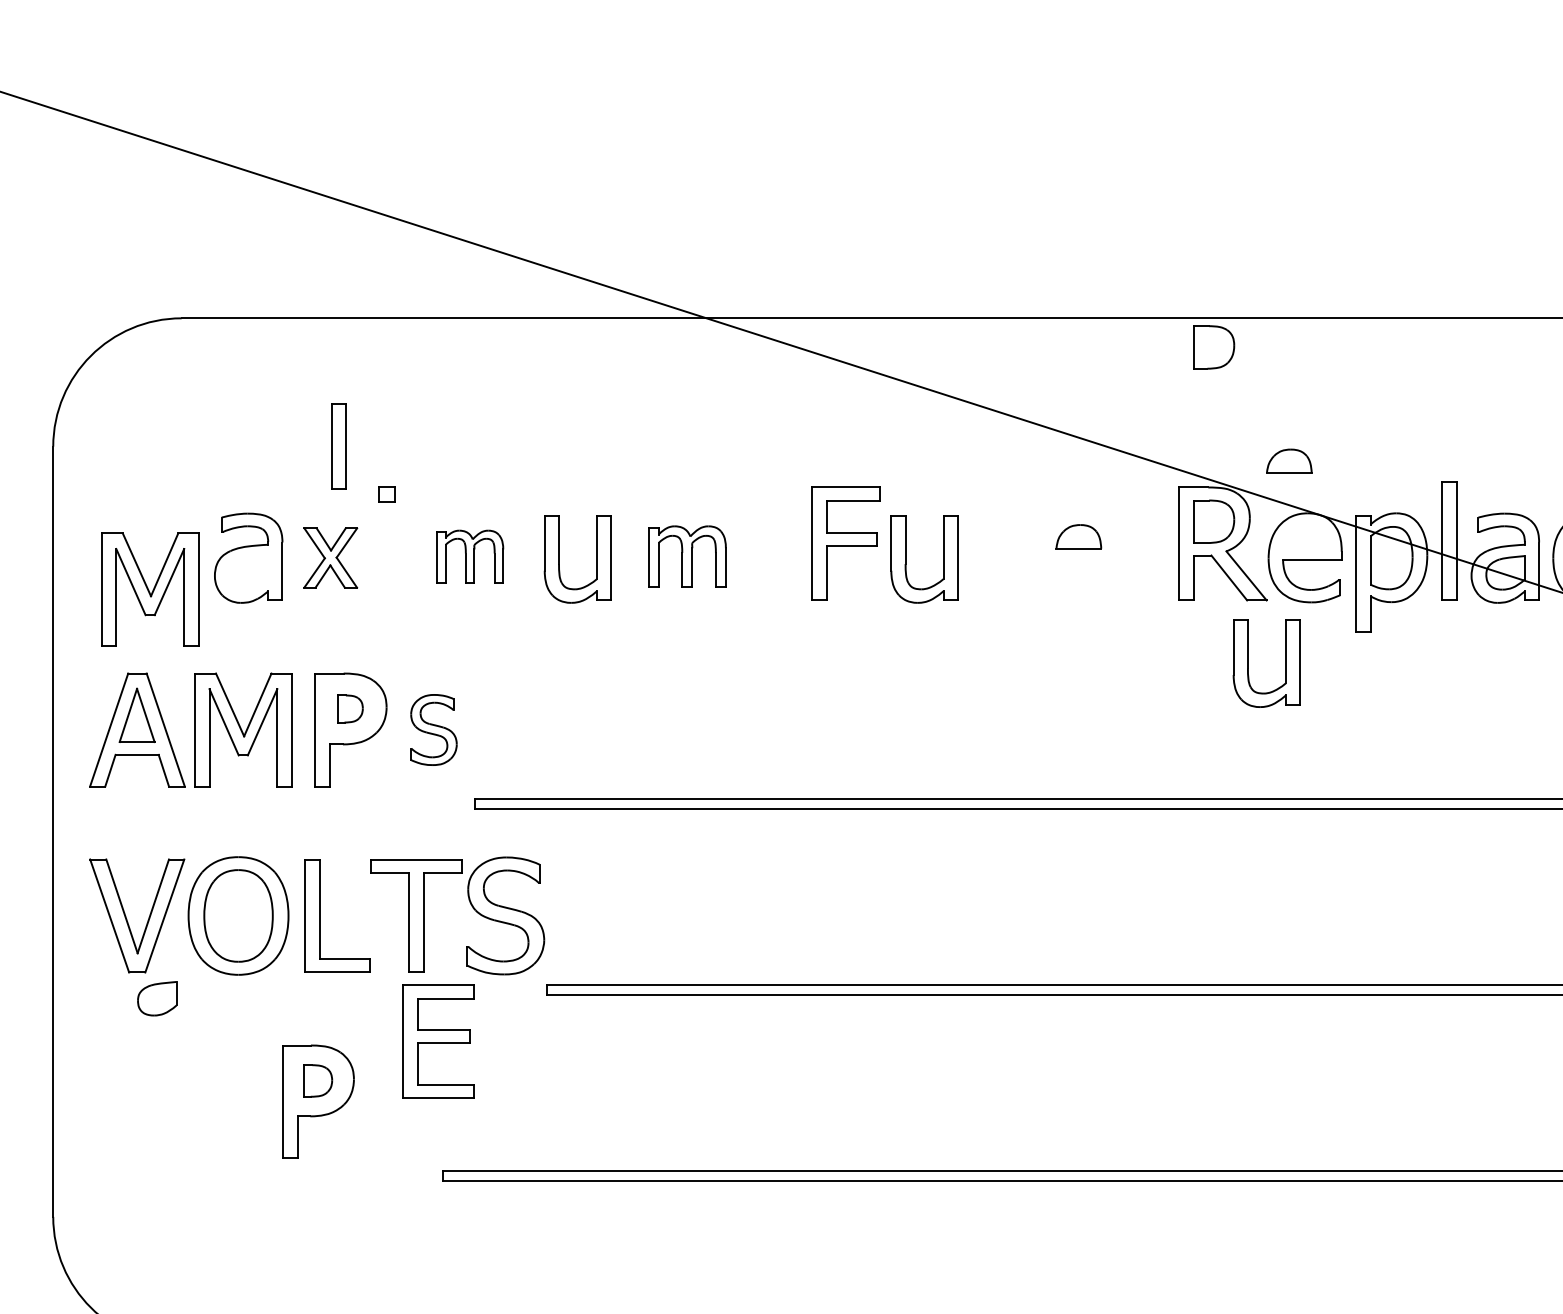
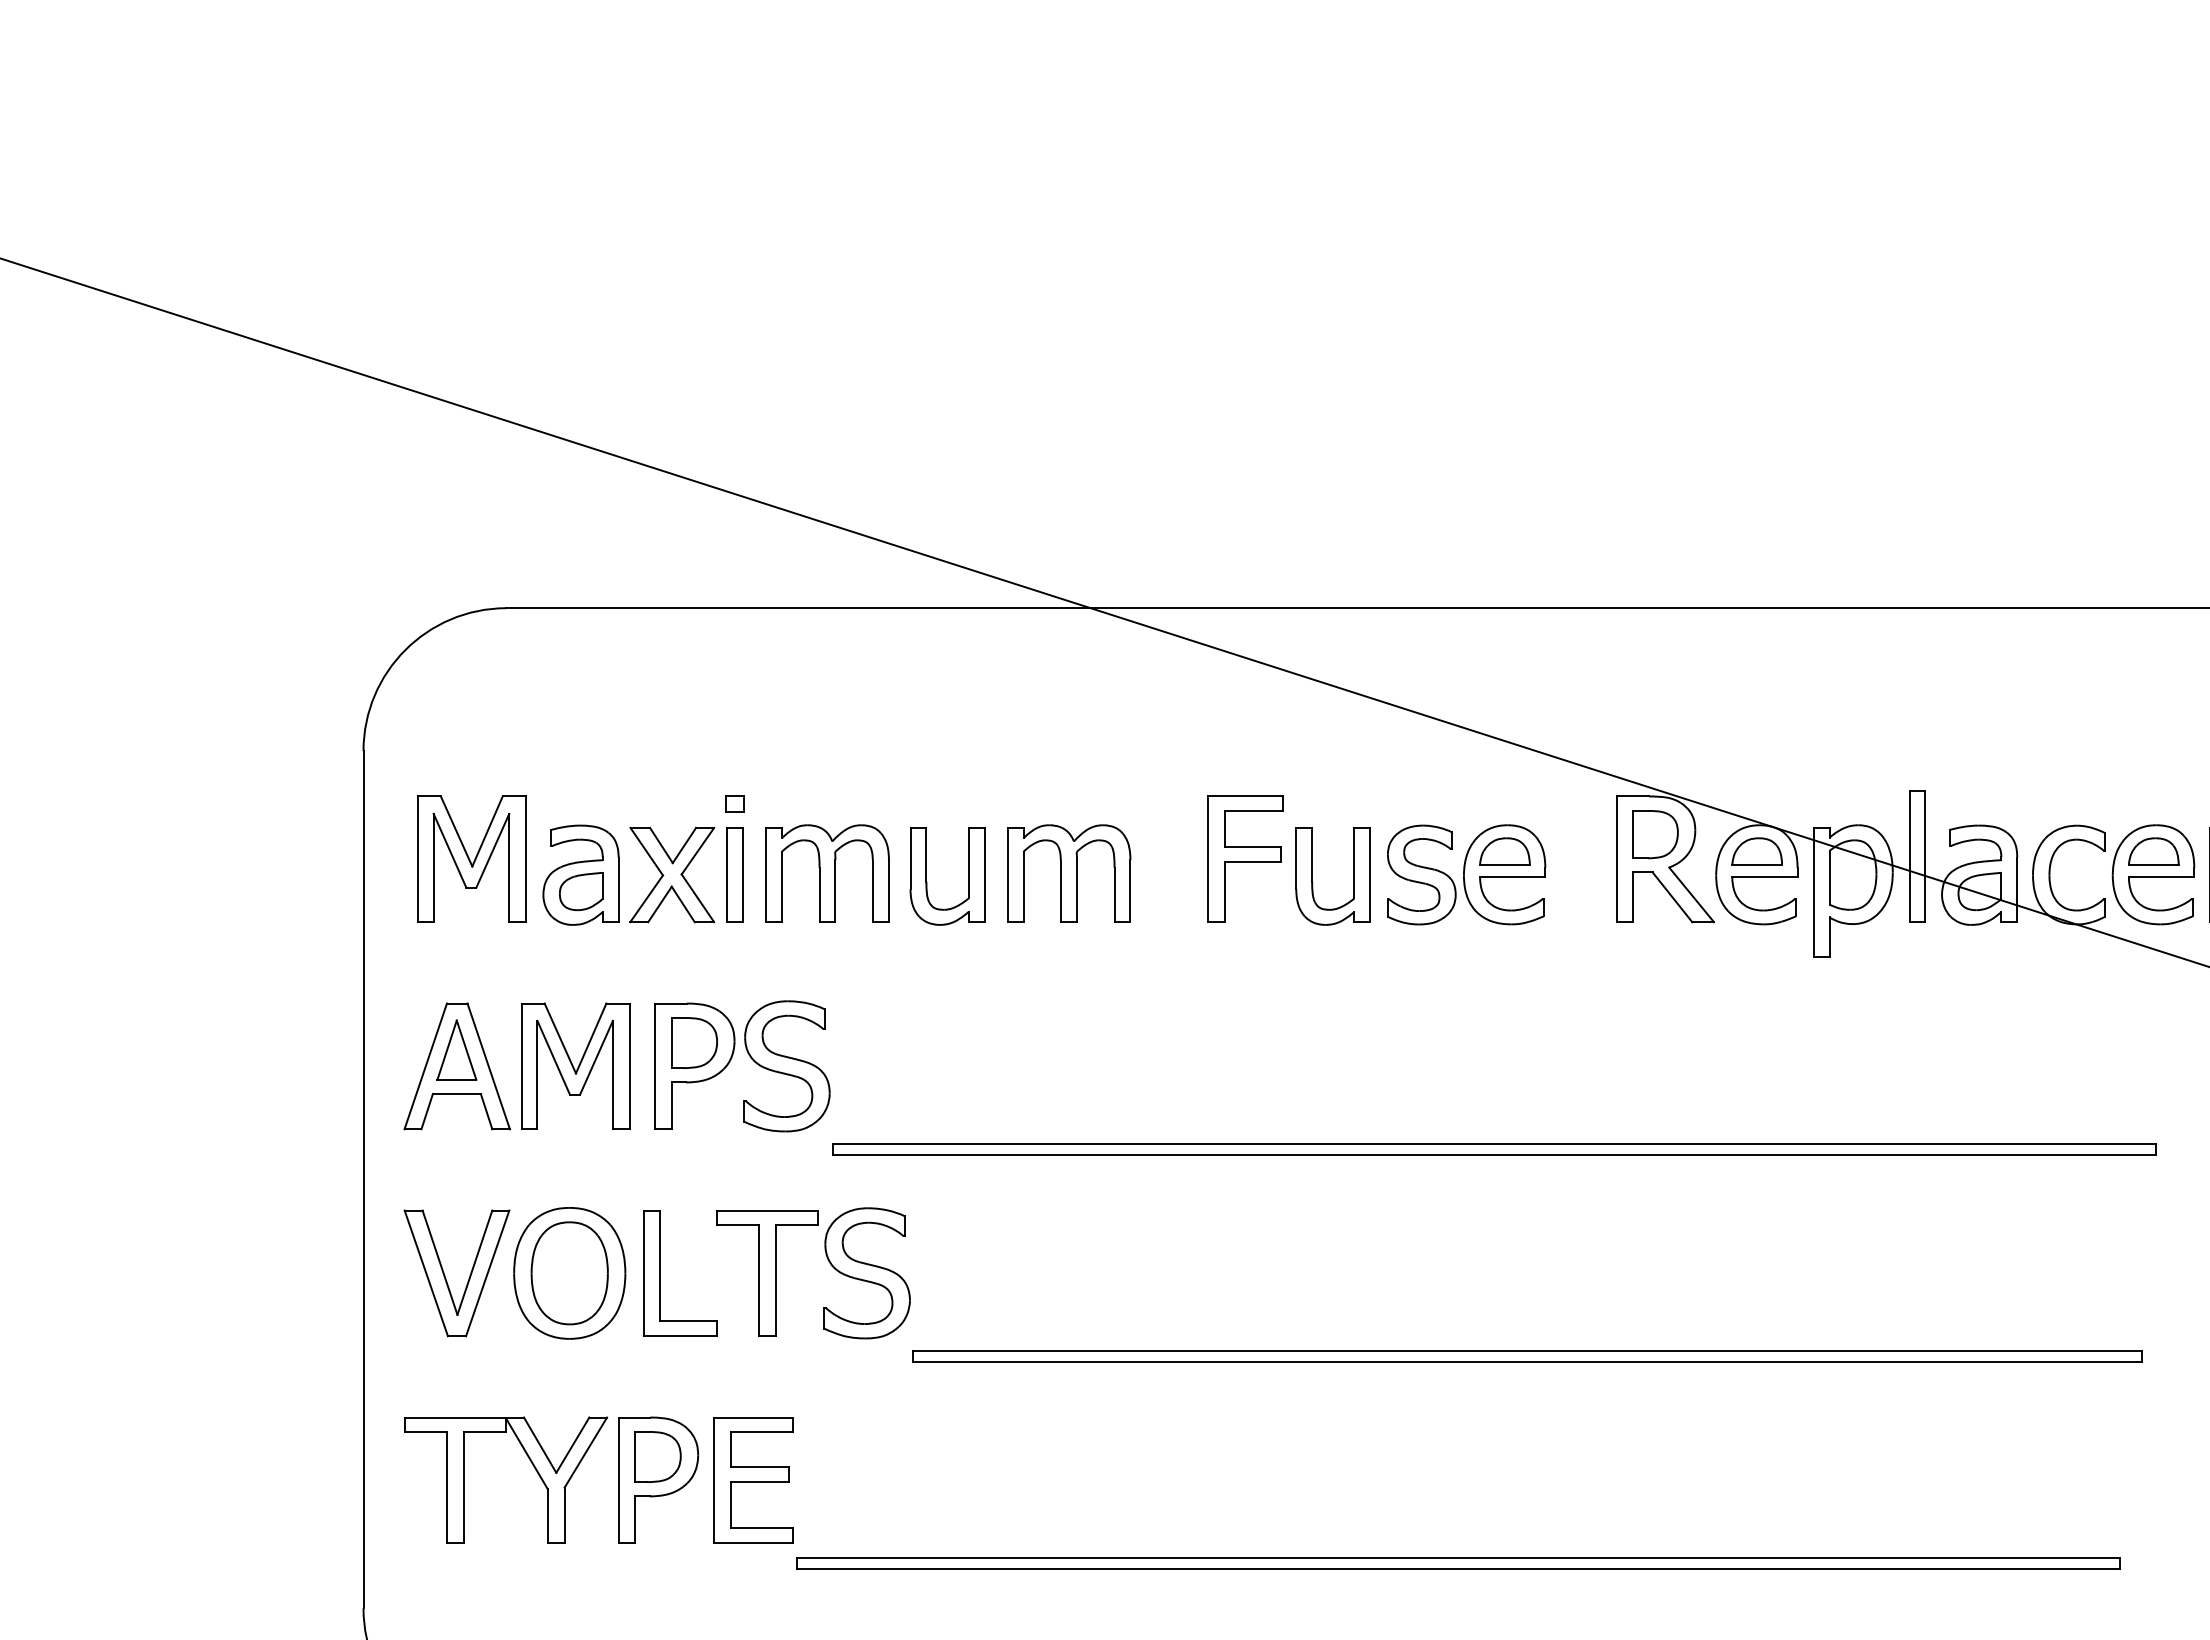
part: (1214, 347) -> (1655, 640), removed
part: (338, 446) -> (734, 874), moved
part: (1288, 461) -> (1756, 851), moved
part: (470, 556) -> (827, 873), size x1.67
part: (687, 556) -> (1069, 873), size x1.43
part: (330, 557) -> (672, 874), size x1.43
part: (1044, 557) -> (1466, 874), added
part: (150, 589) -> (471, 858), moved
part: (1249, 669) -> (1694, 998), removed
part: (350, 708) -> (694, 1042), size x1.67
part: (433, 730) -> (786, 1066), size x1.67
part: (157, 998) -> (581, 891), moved
part: (438, 1041) -> (753, 1480), moved
part: (317, 1080) -> (657, 1456), size x1.43
part: (205, 1088) -> (532, 1465), added

